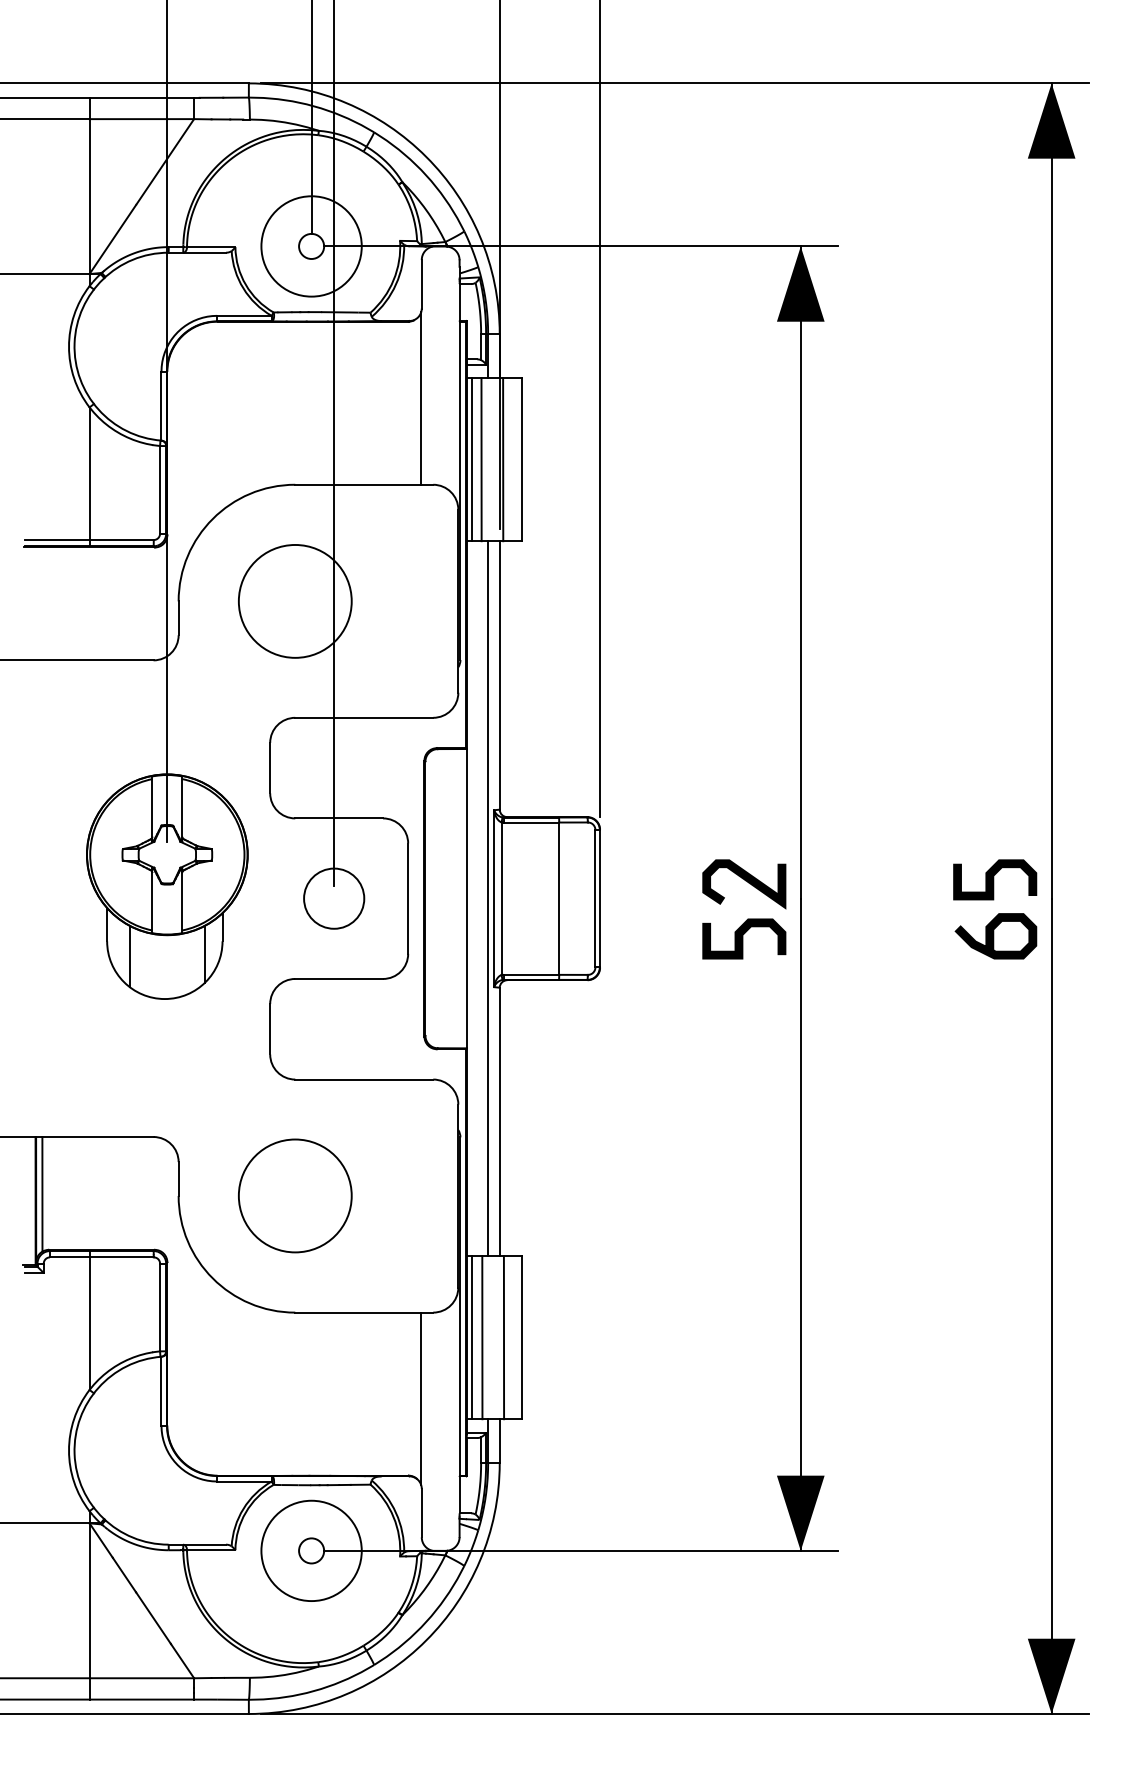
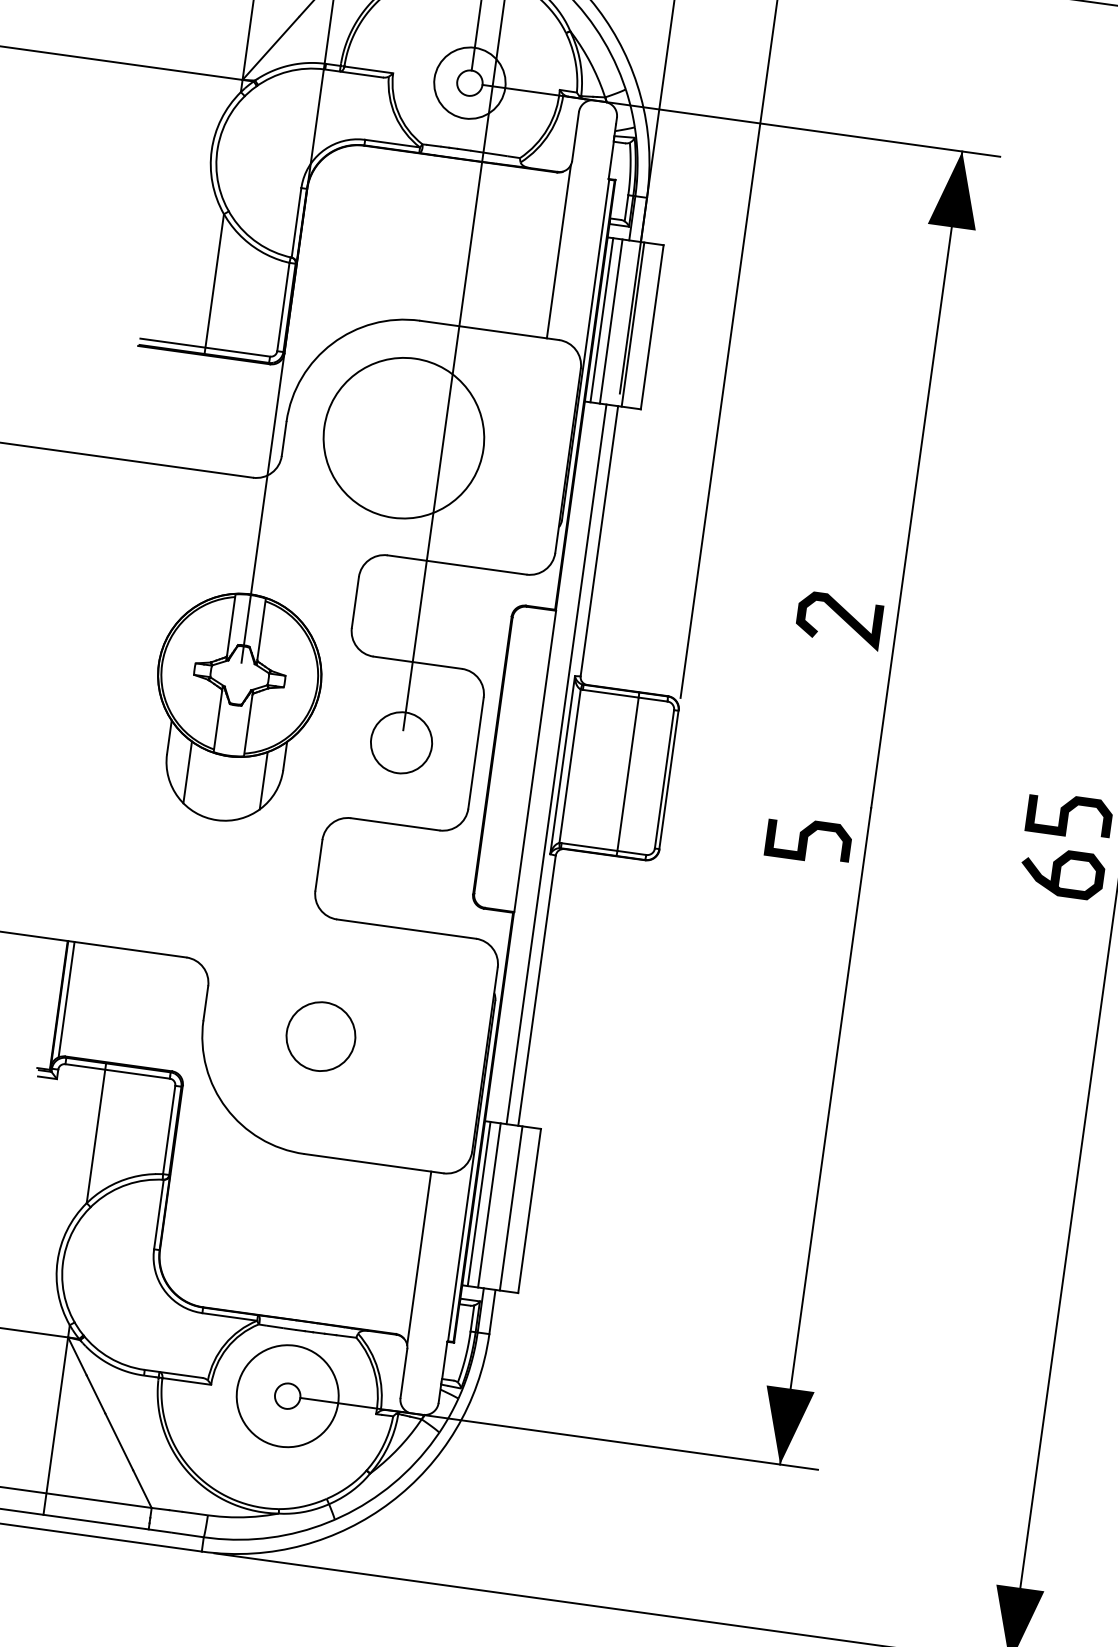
circle: (311, 246) -> (469, 83), size x0.7
circle: (294, 600) -> (403, 437), size x1.4
curve: (745, 881) -> (840, 617), moved
circle: (295, 1195) -> (321, 1036), size x0.6

